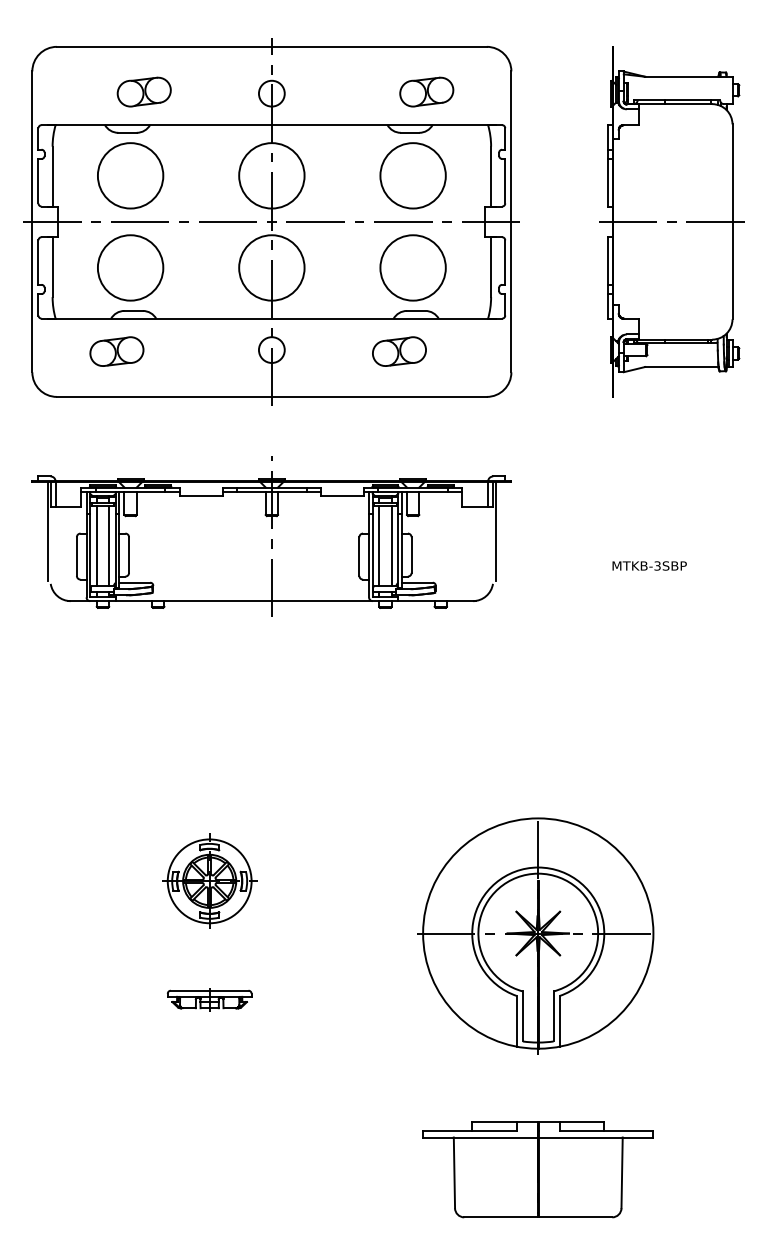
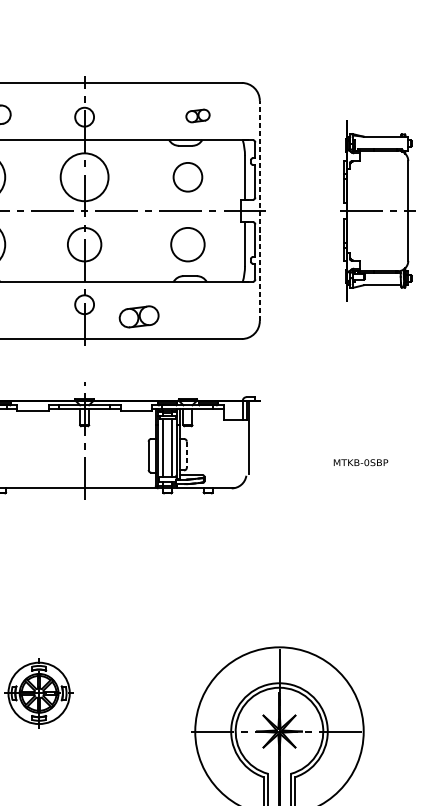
part: (426, 91) -> (197, 115), size x0.6
circle: (412, 175) -> (187, 177), size x0.6
line: (511, 221) -> (259, 210), solid -> dashed
part: (671, 221) -> (376, 210), size x0.7
circle: (271, 267) -> (84, 244), size x0.7
circle: (412, 267) -> (187, 244), size x0.7
part: (399, 351) -> (139, 316), moved
line: (411, 555) -> (186, 455), solid -> dashed
text: (657, 565) -> (366, 462), MTKB-3SBP -> MTKB-0SBP
part: (209, 999) -> (39, 779), removed

